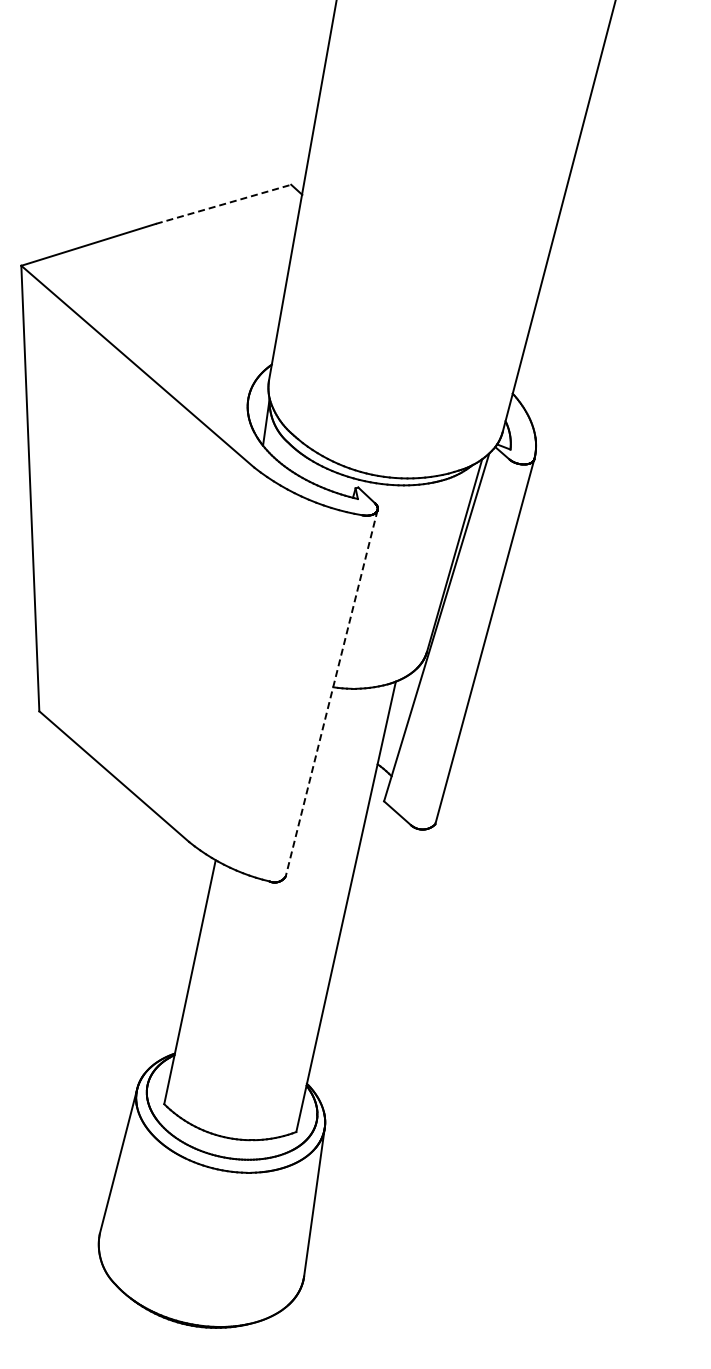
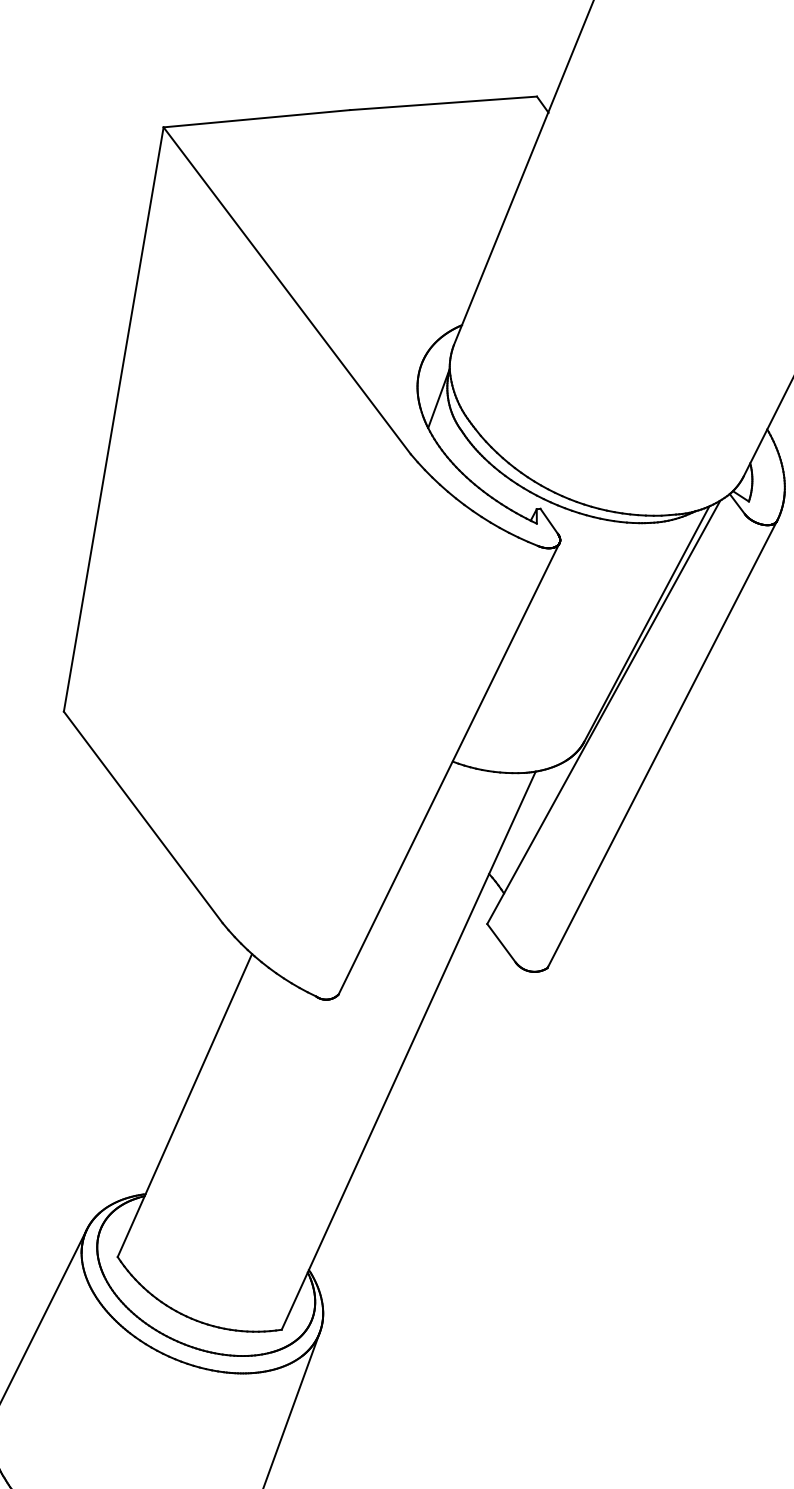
line: (224, 204) -> (444, 103), dashed -> solid
line: (331, 693) -> (448, 769), dashed -> solid

